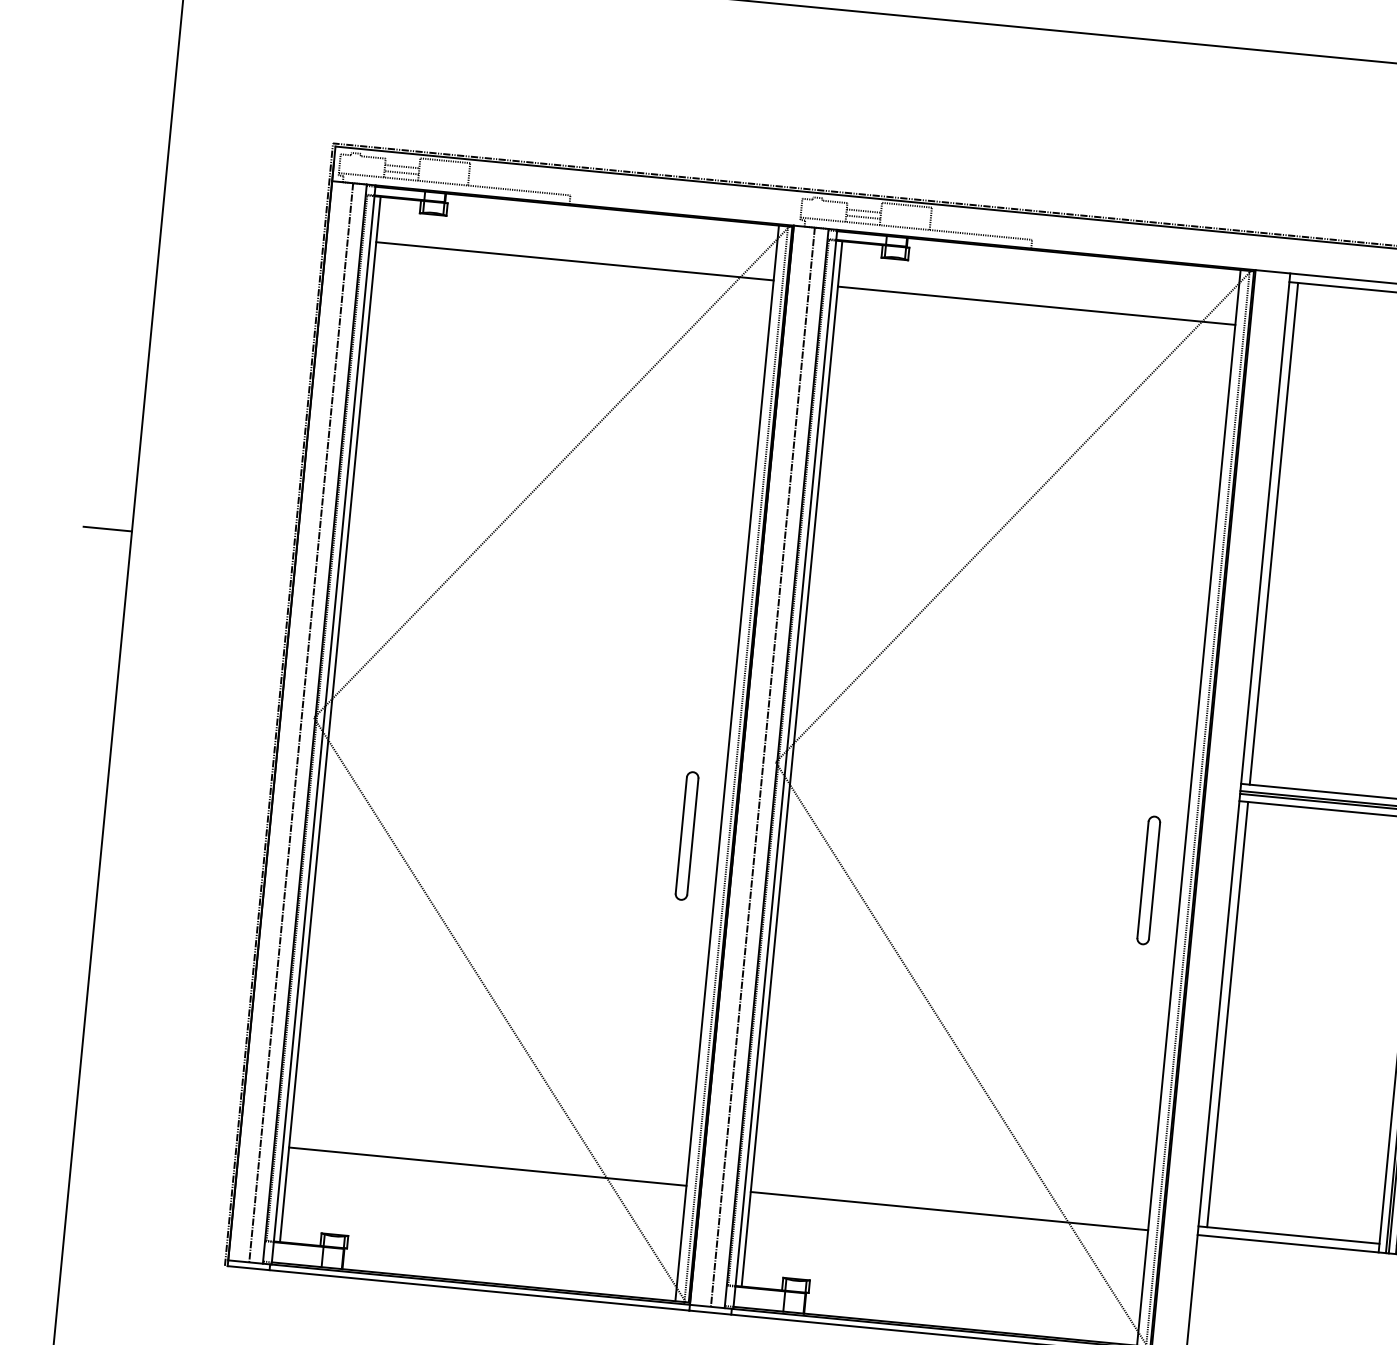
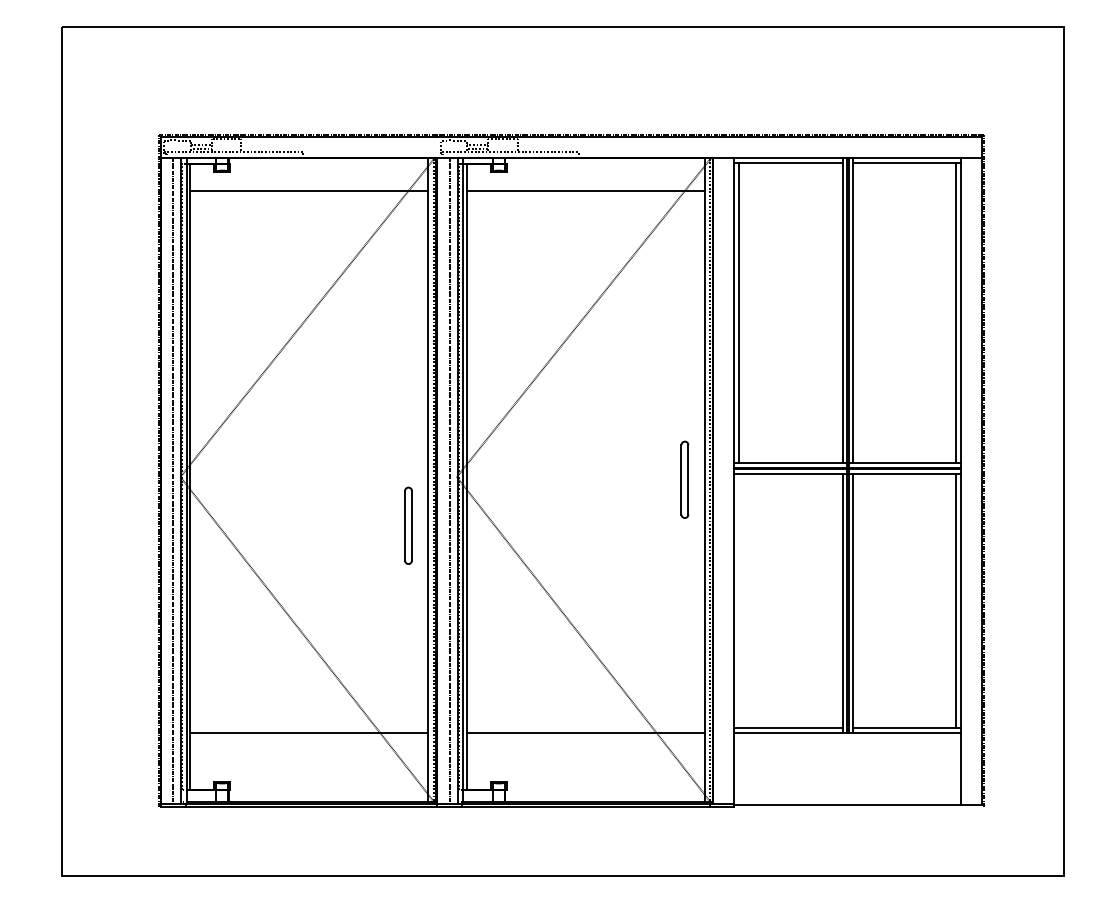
line: (106, 528) -> (46, 376), removed
part: (1148, 879) -> (684, 479), moved
line: (1227, 1013) -> (739, 600), removed

